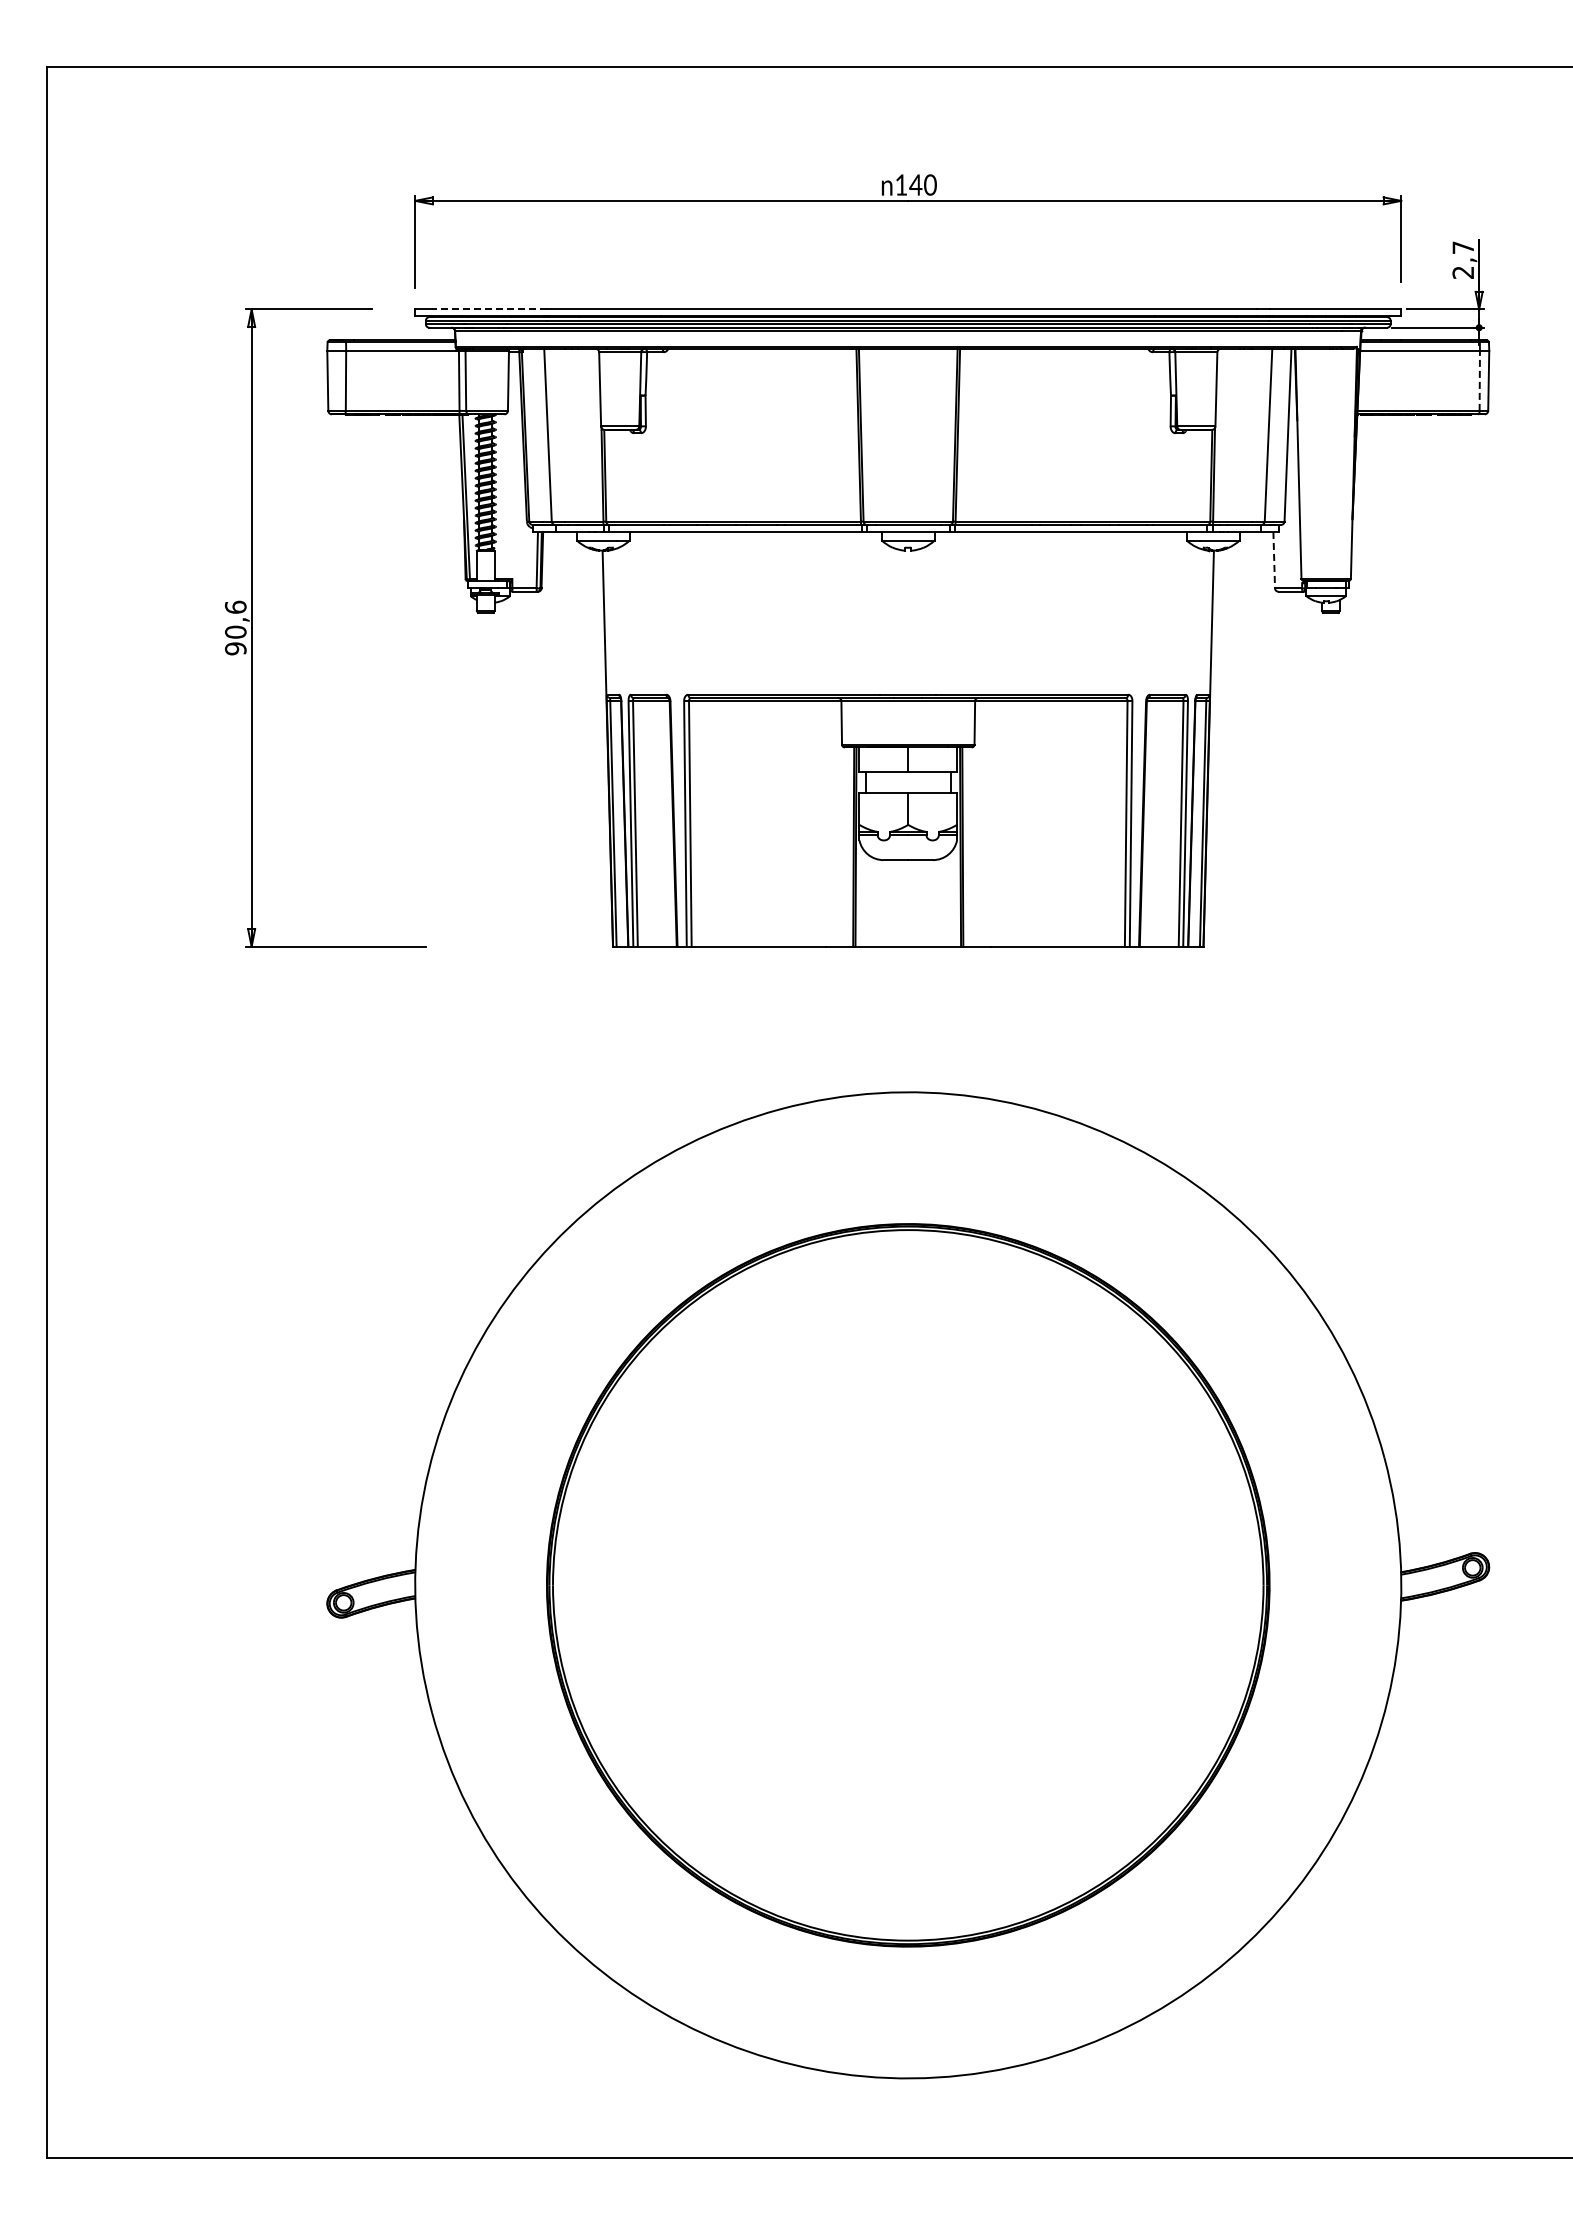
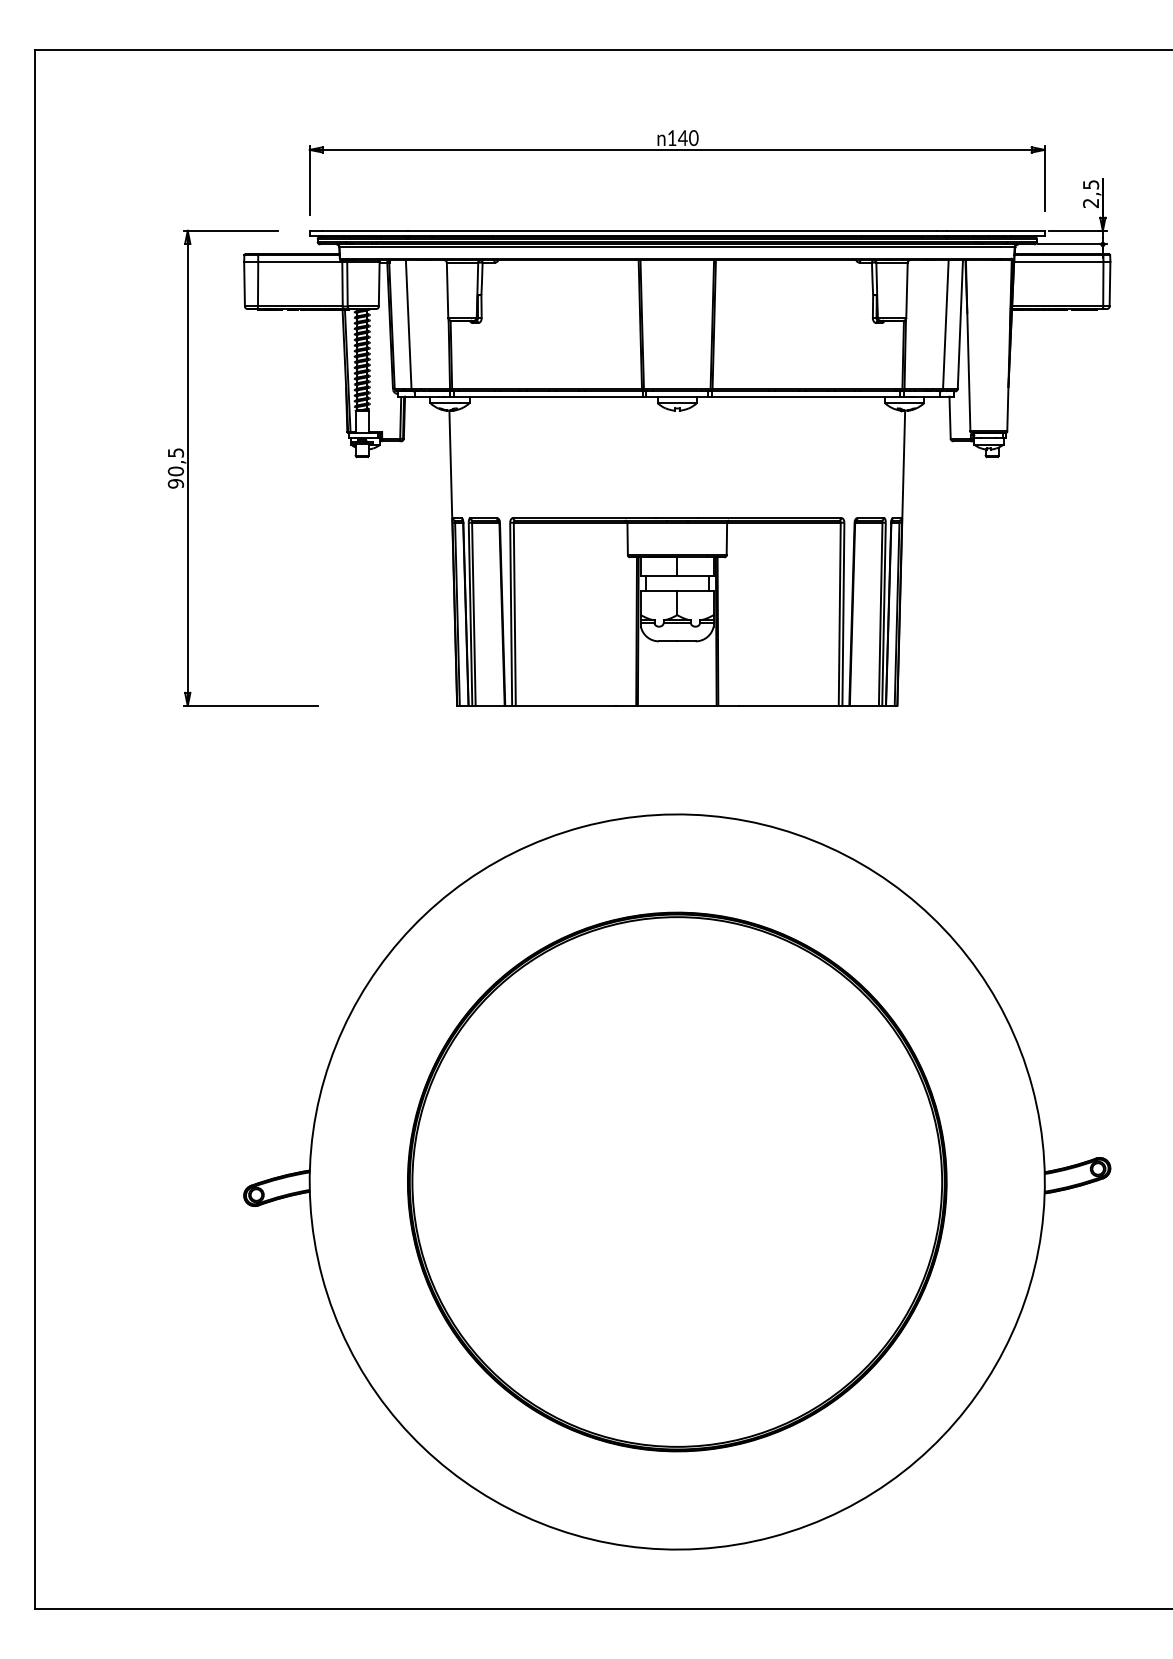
text: (1463, 247) -> (1091, 184), 2,7 -> 2,5
line: (489, 309) -> (365, 230), dashed -> solid
line: (1479, 380) -> (1103, 283), dashed -> solid
line: (1274, 560) -> (950, 417), dashed -> solid
text: (235, 606) -> (175, 452), 90,6 -> 90,5

